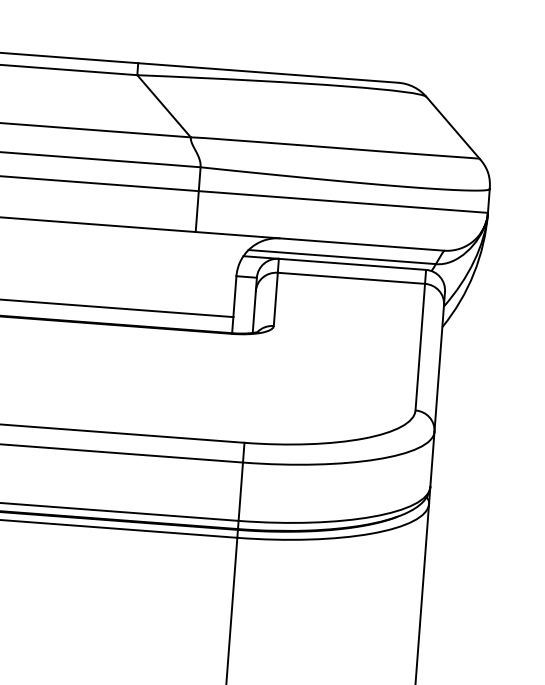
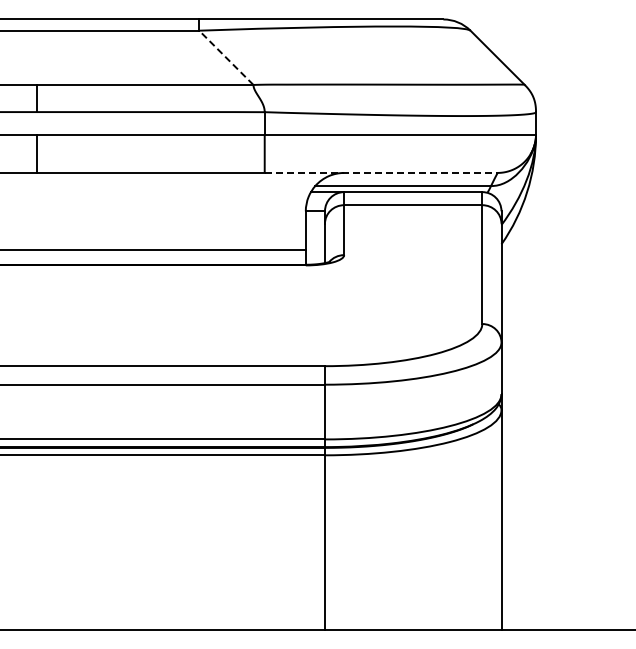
line: (164, 105) -> (226, 57), solid -> dashed
line: (320, 240) -> (381, 172), solid -> dashed

